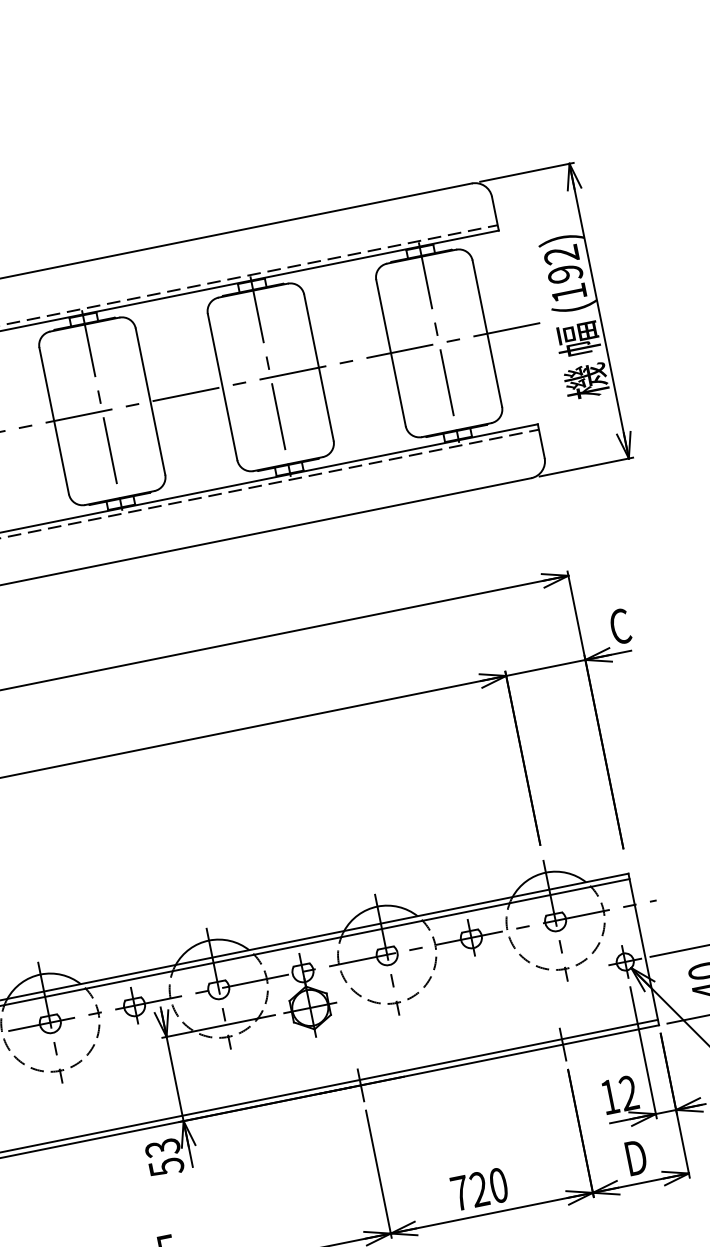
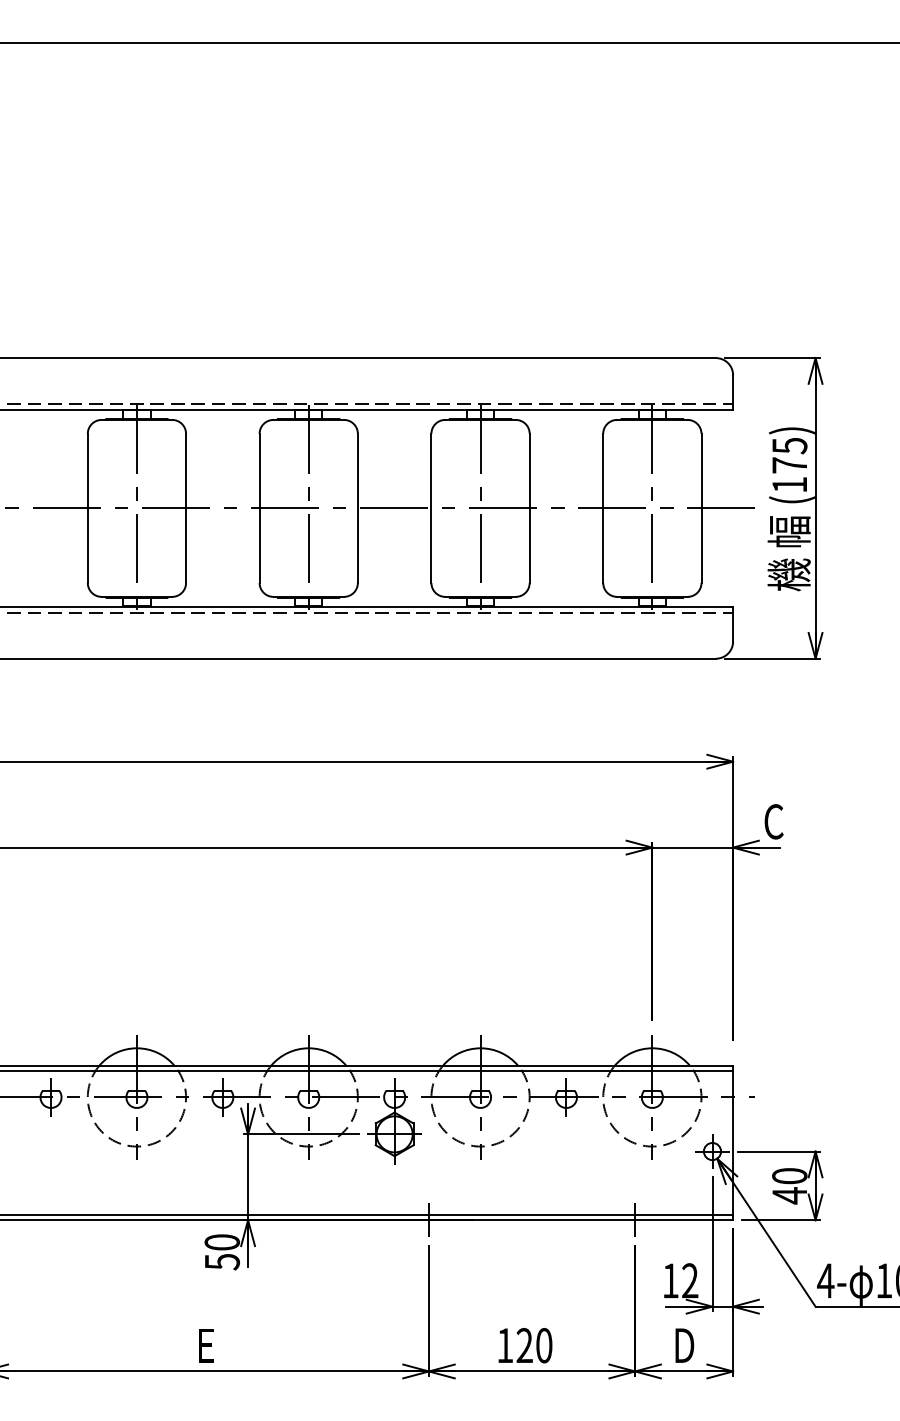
text: (563, 264) -> (789, 455), (192) -> (175)
text: (161, 1148) -> (221, 1242), 53 -> 50
text: (460, 1193) -> (505, 1345), 720 -> 120

